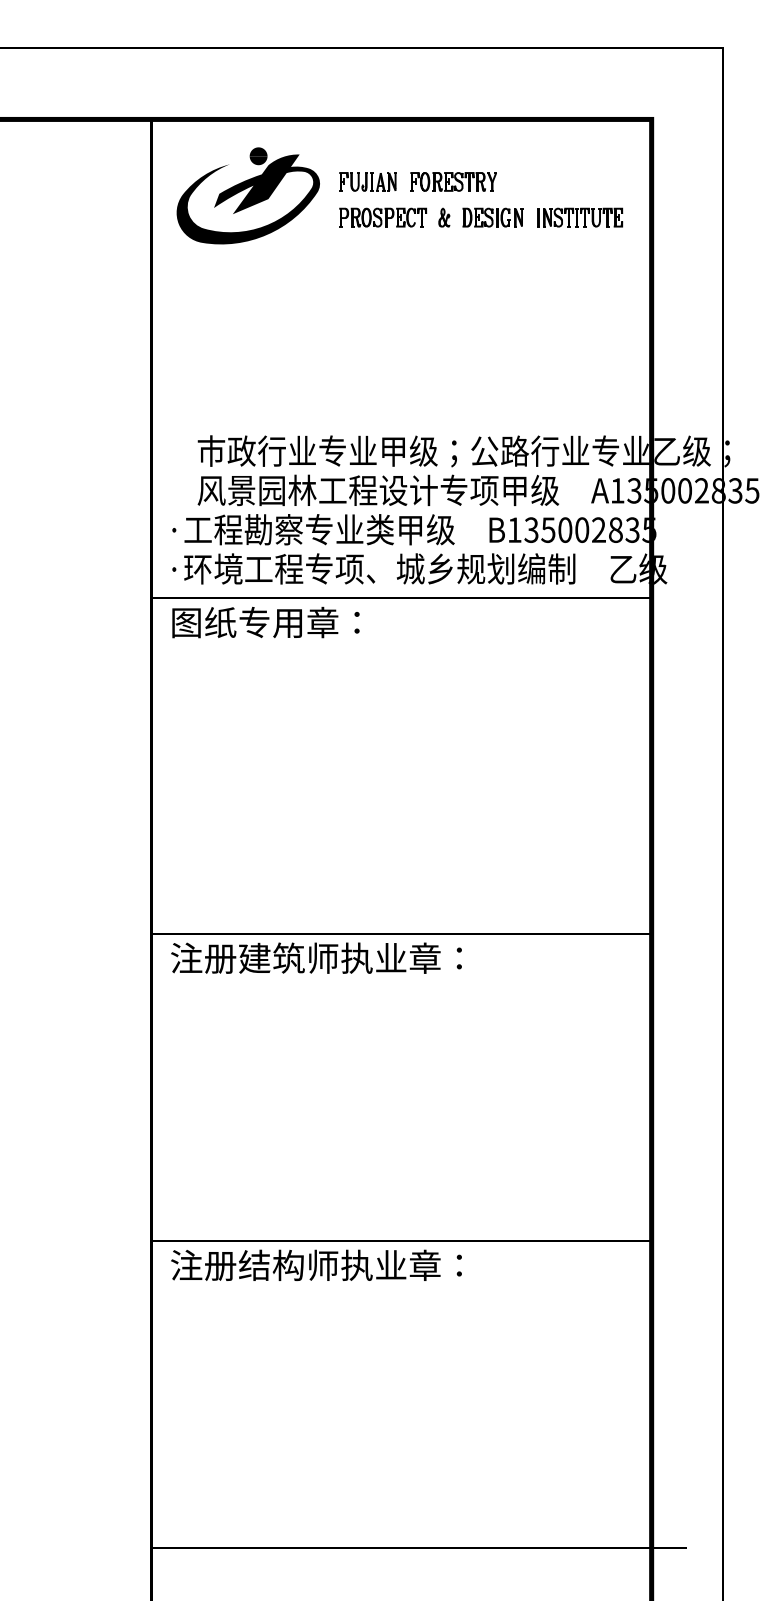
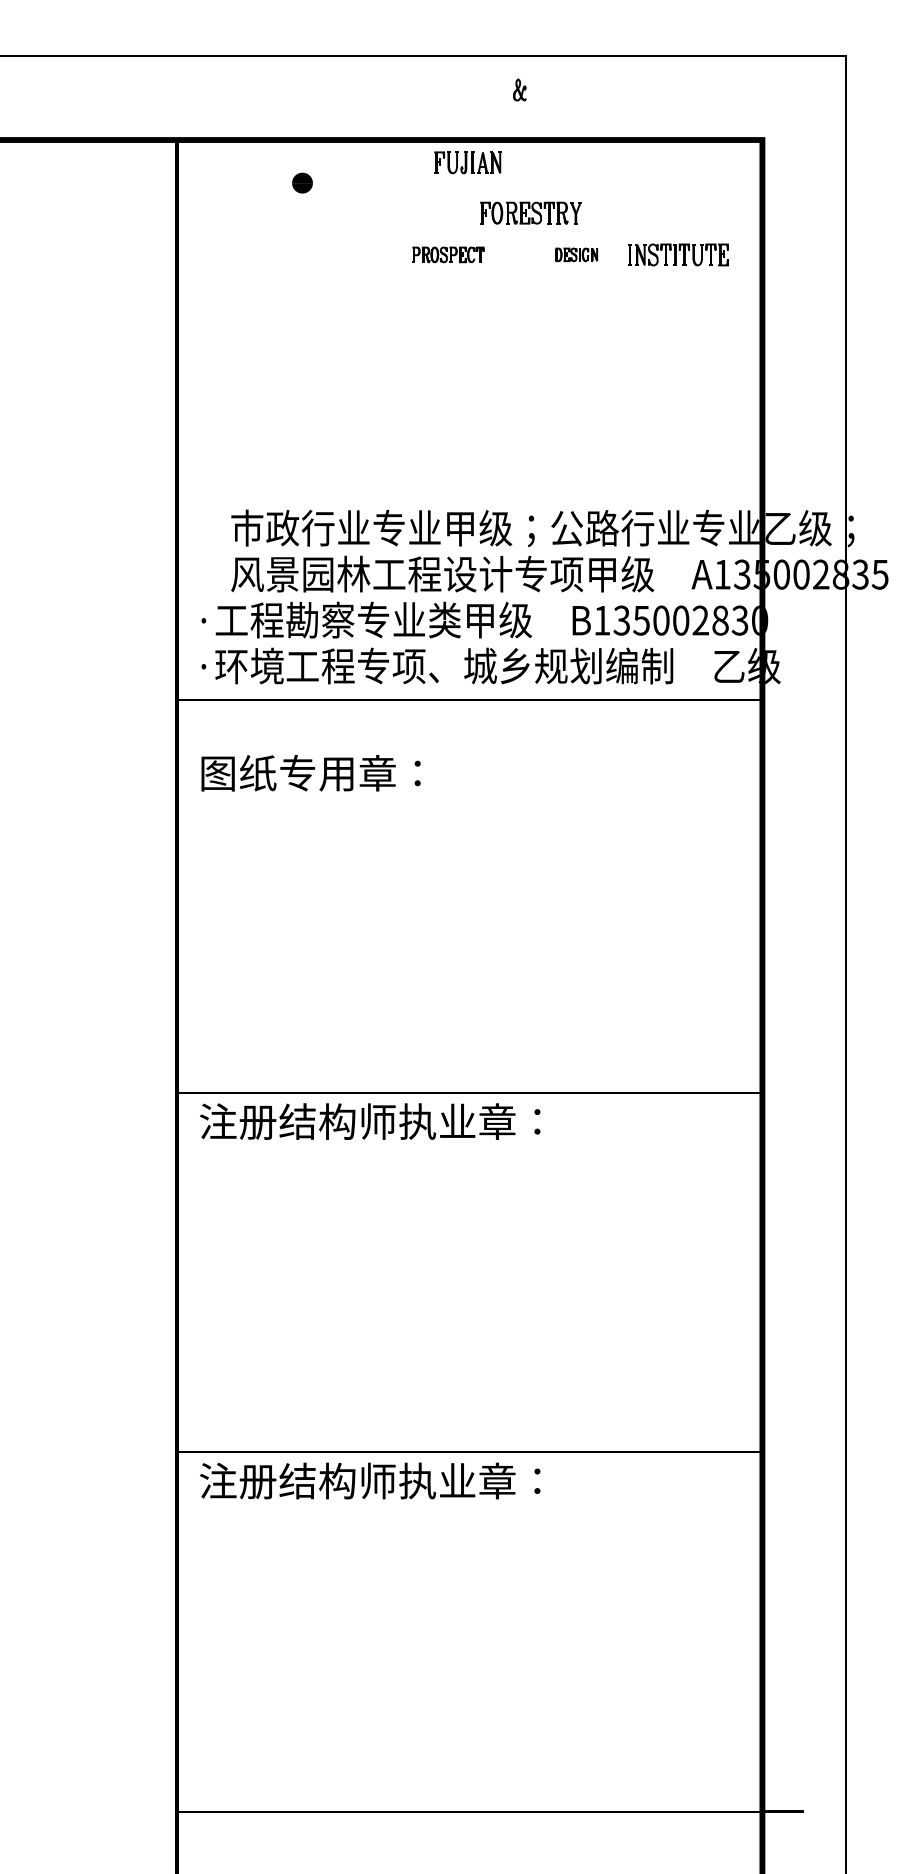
part: (367, 181) -> (467, 162), moved
fill: (247, 199) -> (289, 233), removed
part: (383, 217) -> (448, 254), size x0.7
part: (444, 217) -> (520, 89), moved
part: (492, 217) -> (576, 254), size x0.6
text: (649, 529) -> (759, 619), B135002835 -> B135002830
text: (265, 622) -> (310, 773), moved
text: (271, 957) -> (317, 1120), 注册建筑师执业章： -> 注册结构师执业章：

